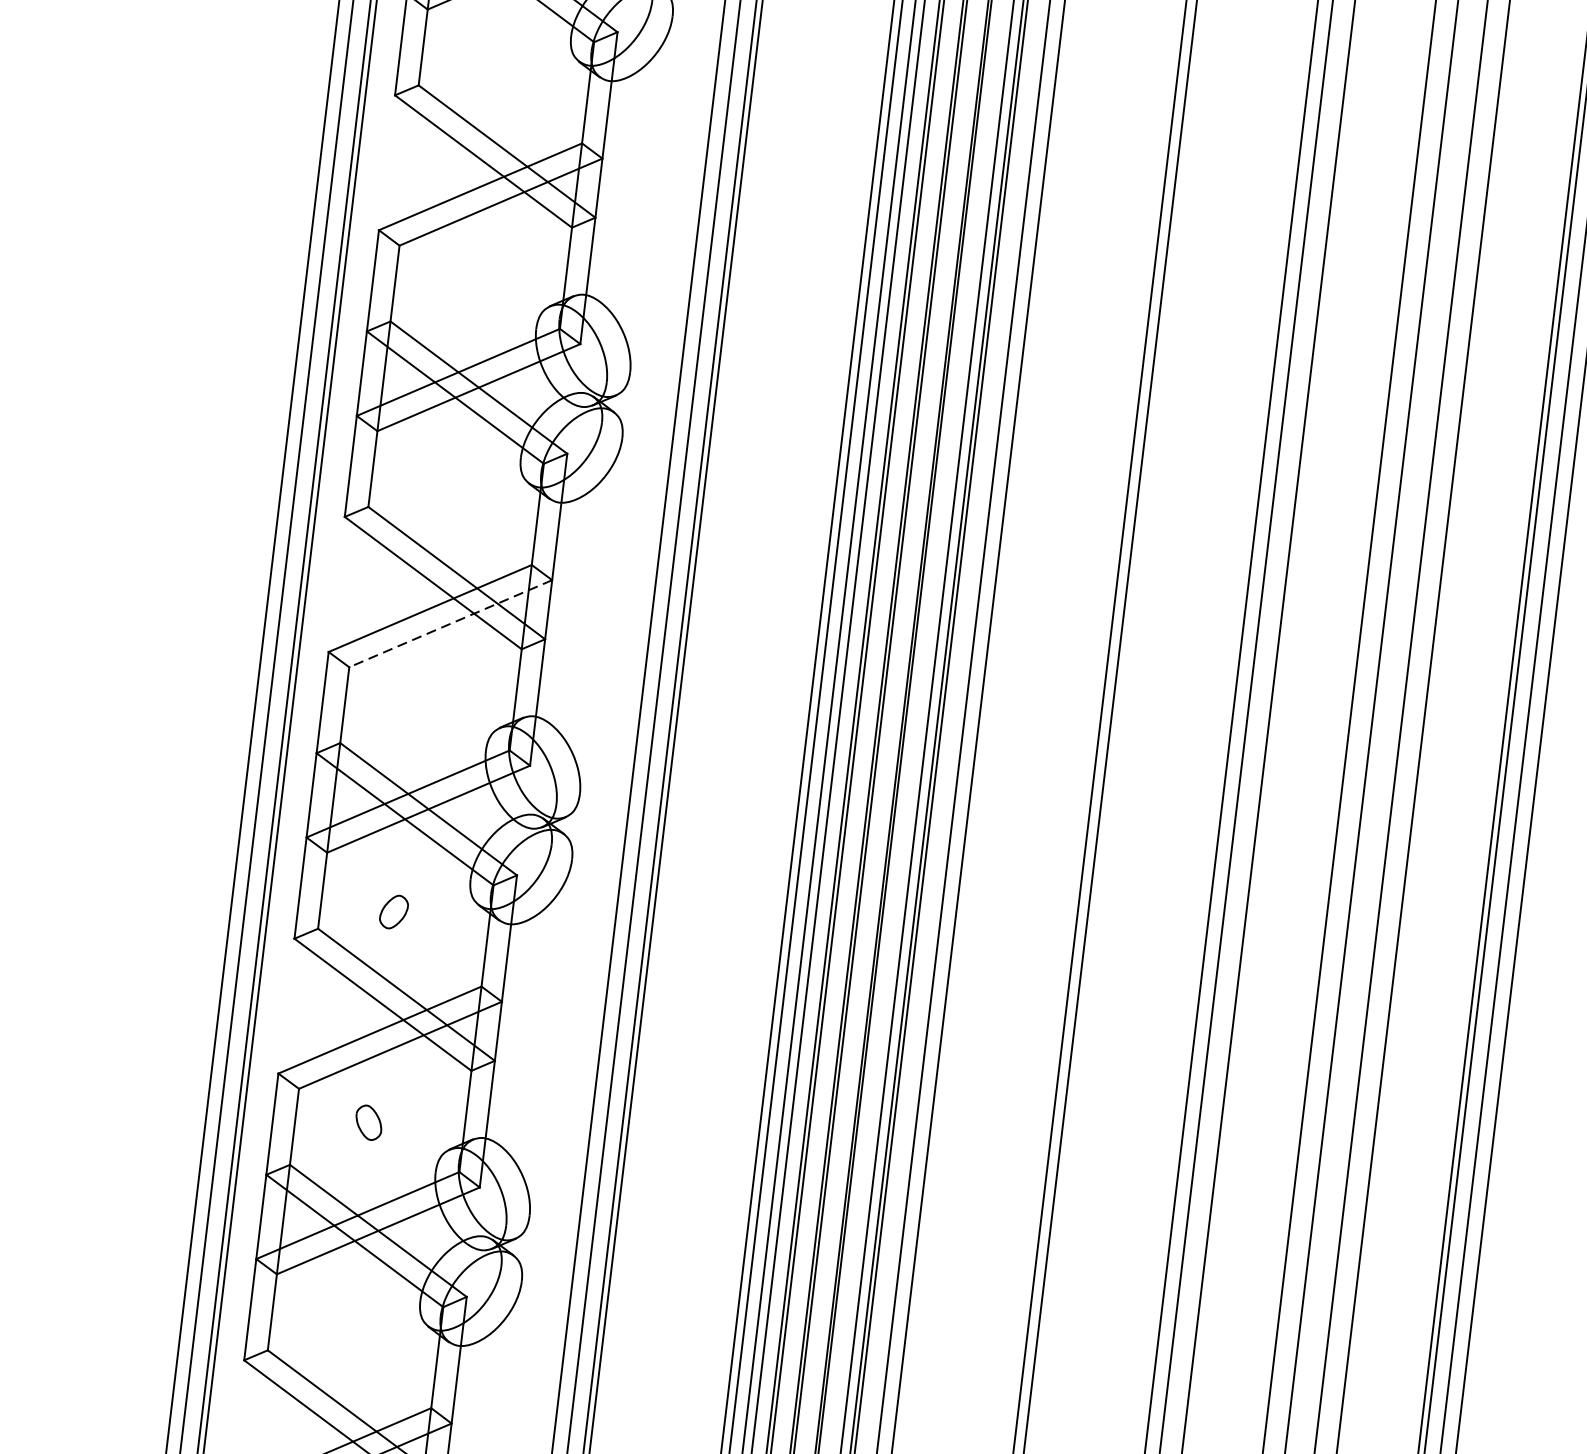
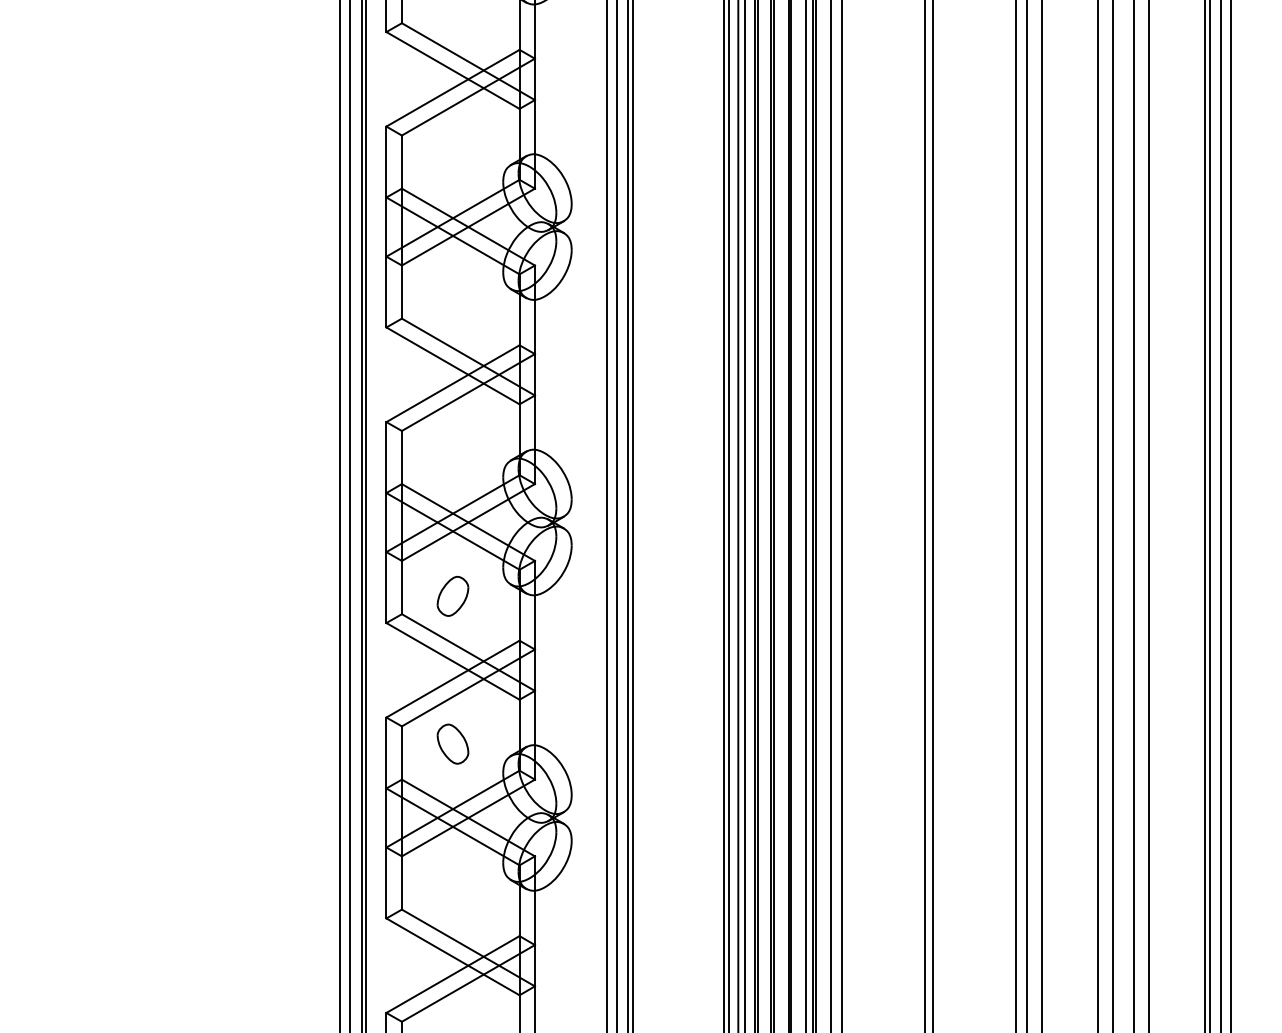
line: (450, 623) -> (468, 392), dashed -> solid
part: (393, 912) -> (452, 596), size x1.67
part: (368, 1121) -> (452, 743), size x1.67

